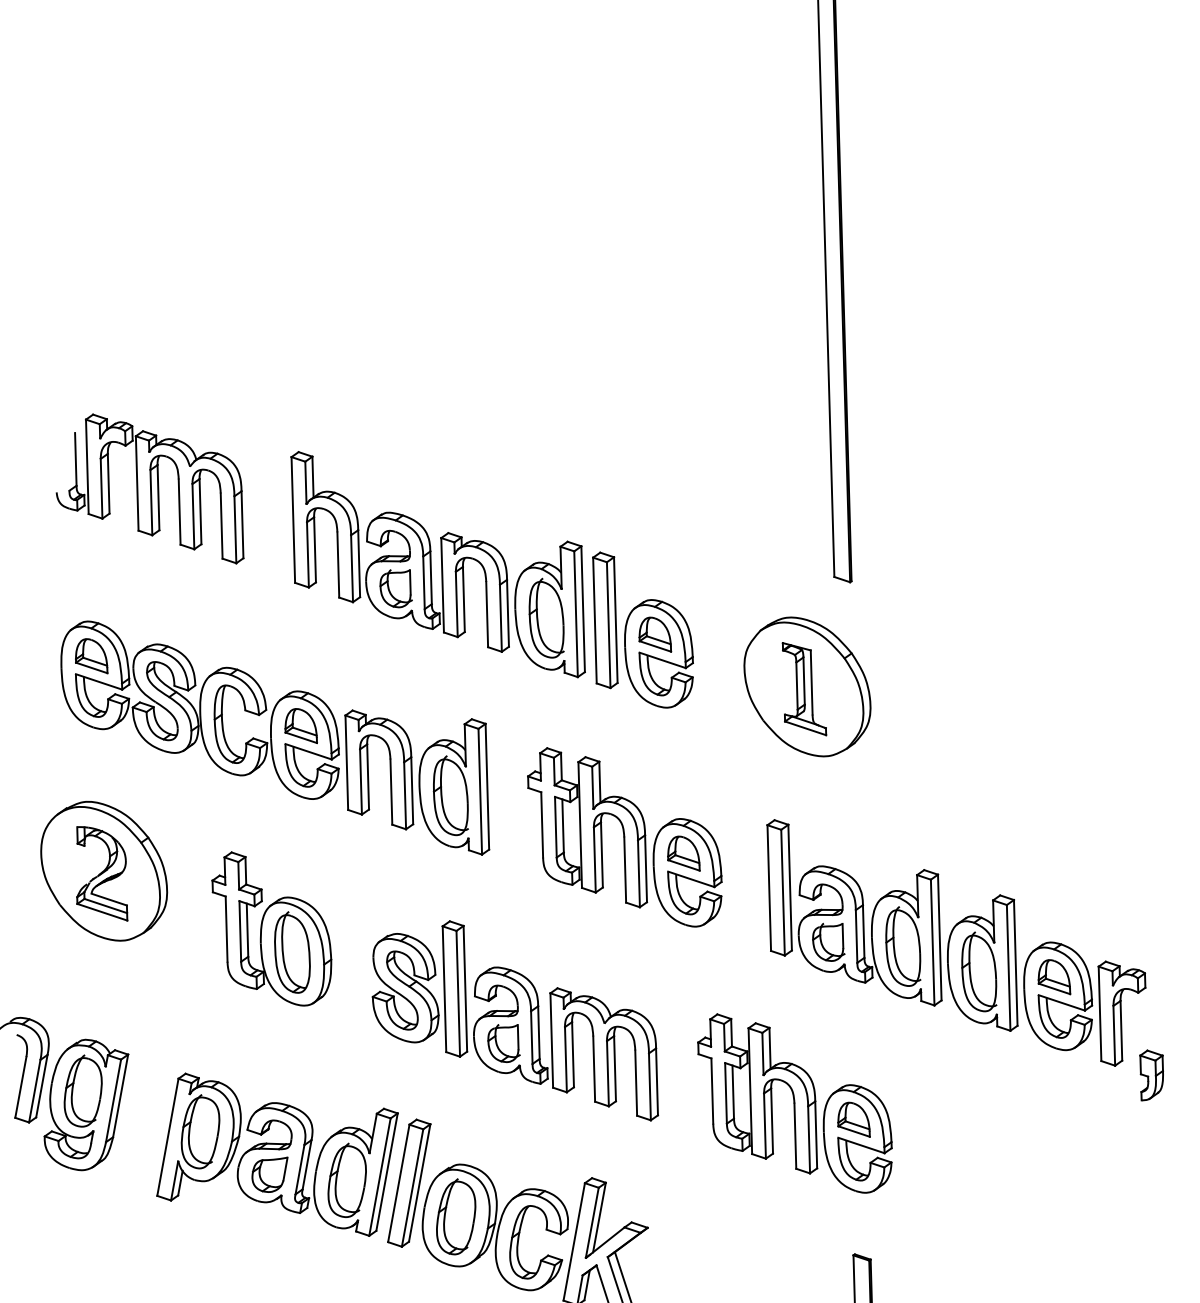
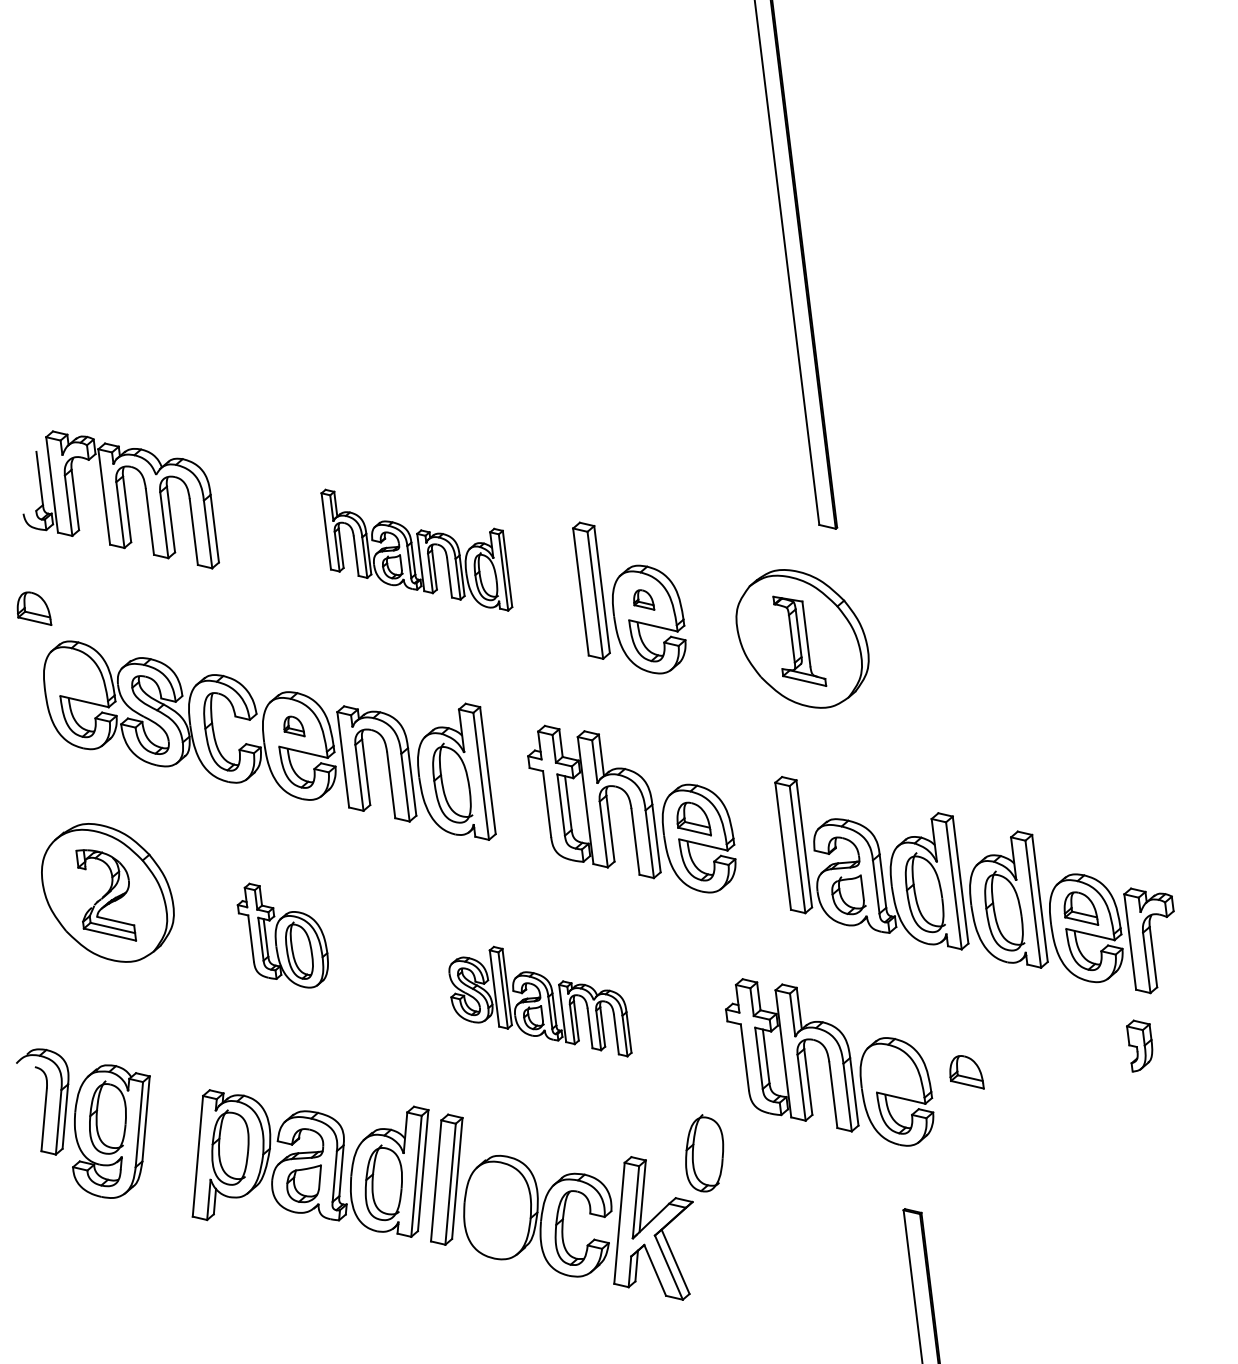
part: (437, 563) -> (416, 549), size x0.6
part: (655, 633) -> (643, 599), size x0.6
part: (92, 655) -> (34, 608), moved
part: (302, 725) -> (294, 726), size x0.6
part: (271, 929) -> (282, 935), size x0.7
part: (517, 1017) -> (540, 1001), size x0.6
part: (1150, 1075) -> (1139, 1045), moved
part: (854, 1119) -> (966, 1072), moved
part: (456, 1217) -> (704, 1153), moved

